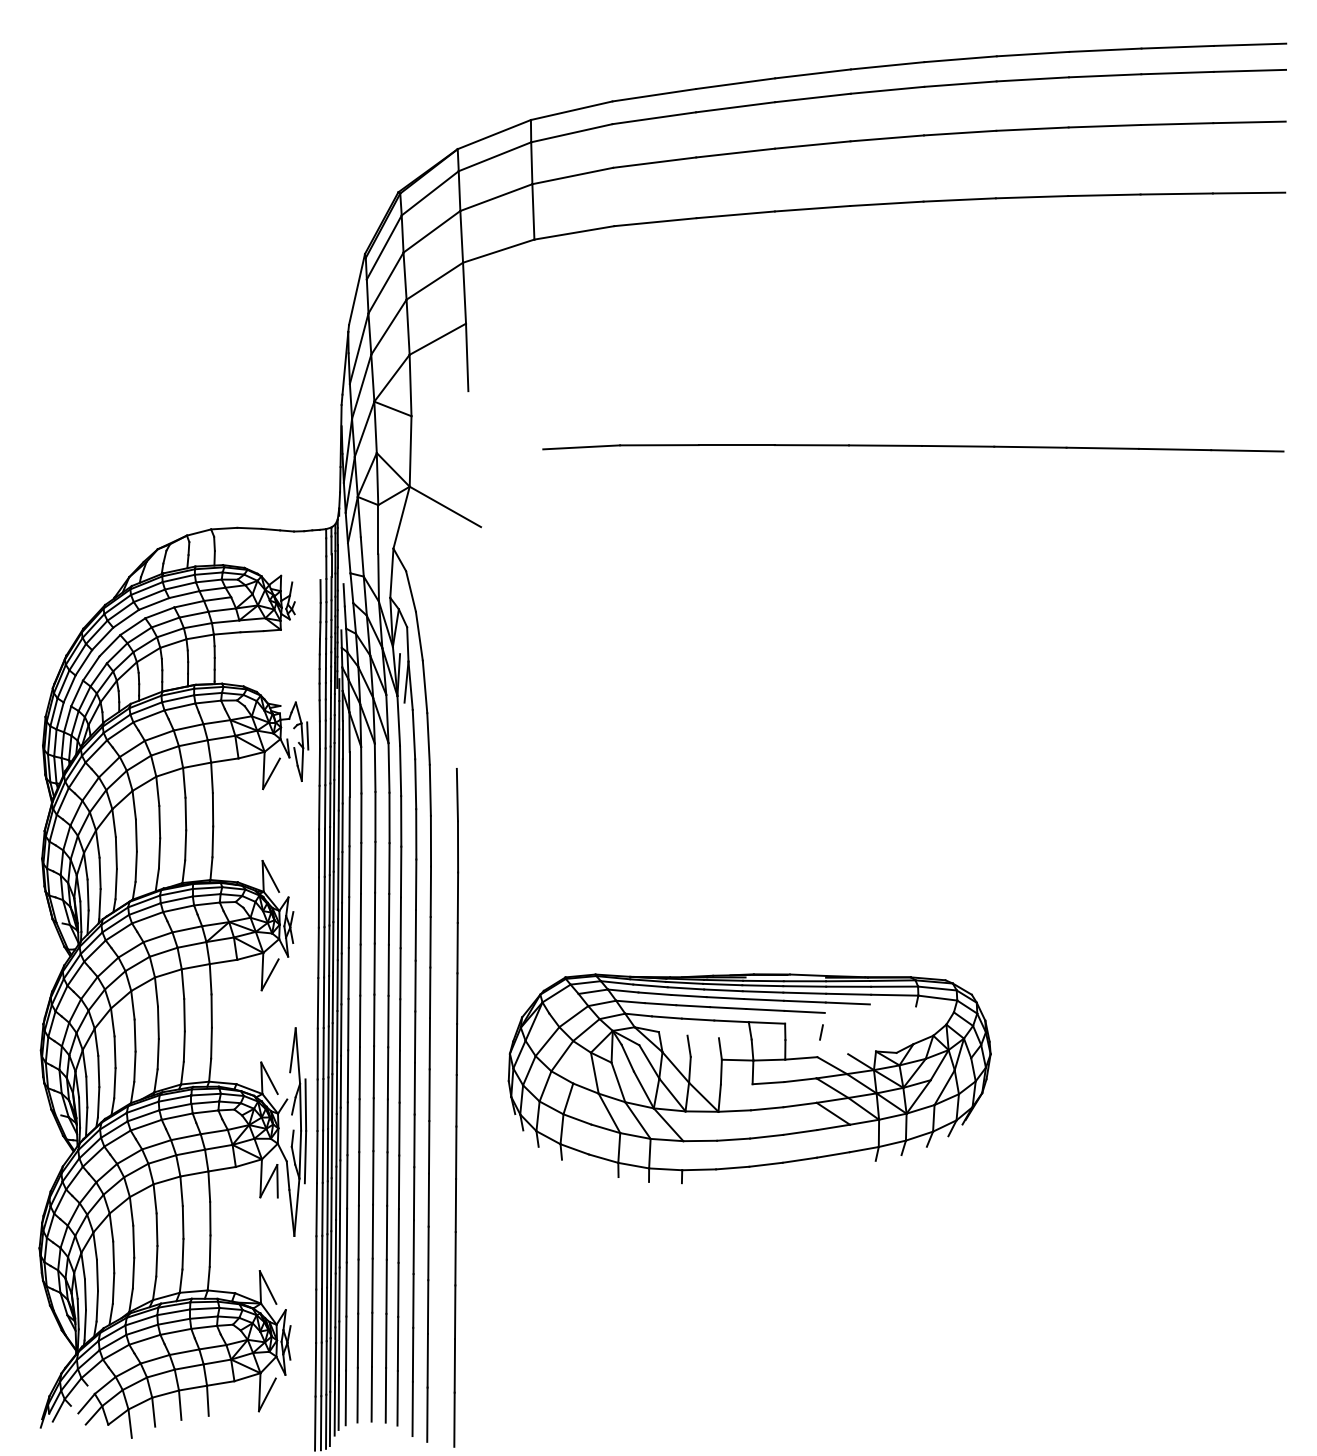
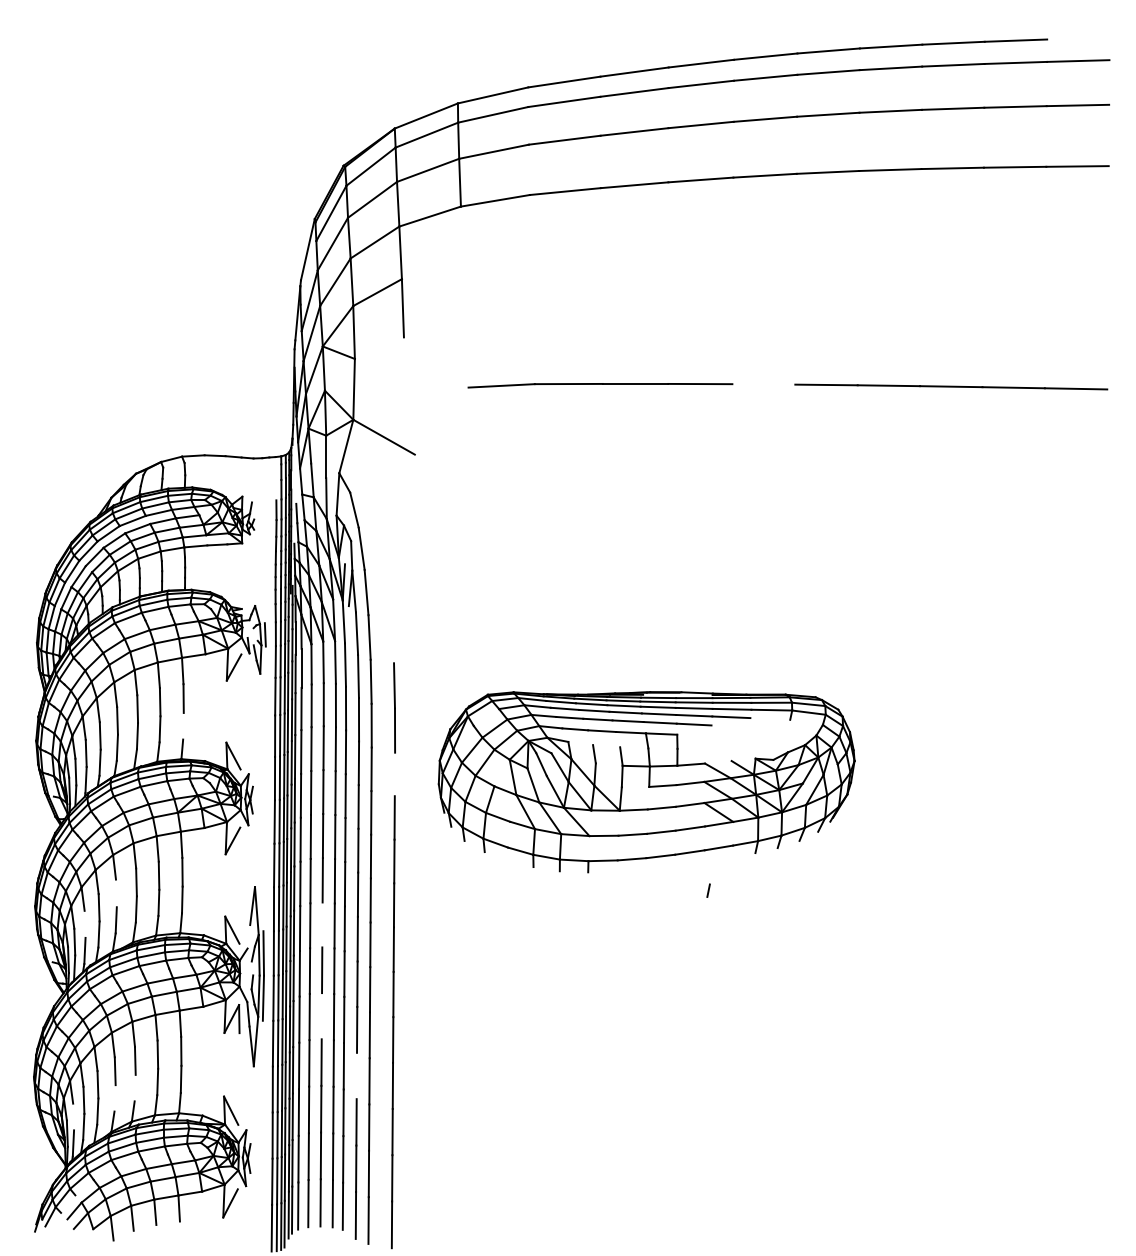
line: (1249, 44) -> (1077, 38), removed
line: (885, 445) -> (763, 384), removed
line: (212, 841) -> (183, 725), removed
line: (457, 897) -> (394, 774), removed
line: (134, 1035) -> (115, 893), removed
line: (98, 1071) -> (84, 924), removed
line: (373, 1072) -> (322, 925), removed
part: (749, 1078) -> (646, 782), moved
line: (373, 1177) -> (322, 1015), removed
line: (413, 1247) -> (356, 1076), removed
line: (156, 1260) -> (134, 1087), removed
line: (133, 1272) -> (115, 1097), removed
line: (85, 1294) -> (73, 1116), removed

